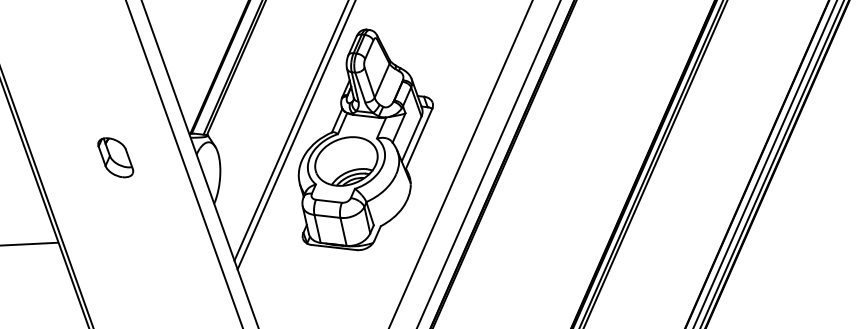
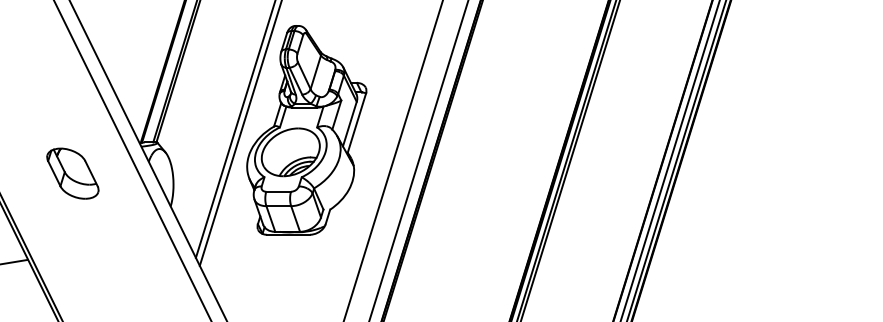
part: (115, 157) -> (72, 173), size x1.43

